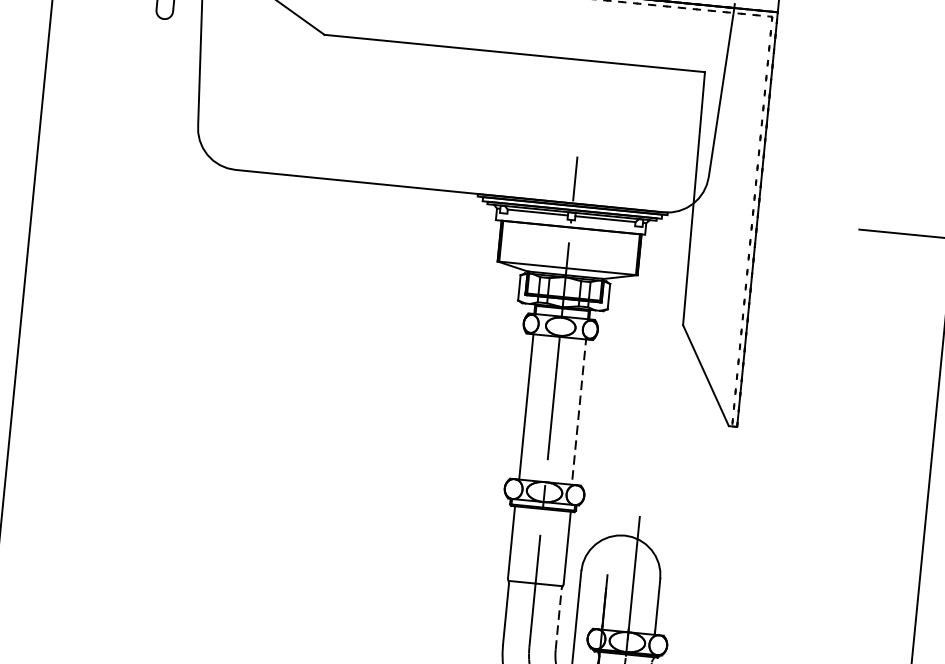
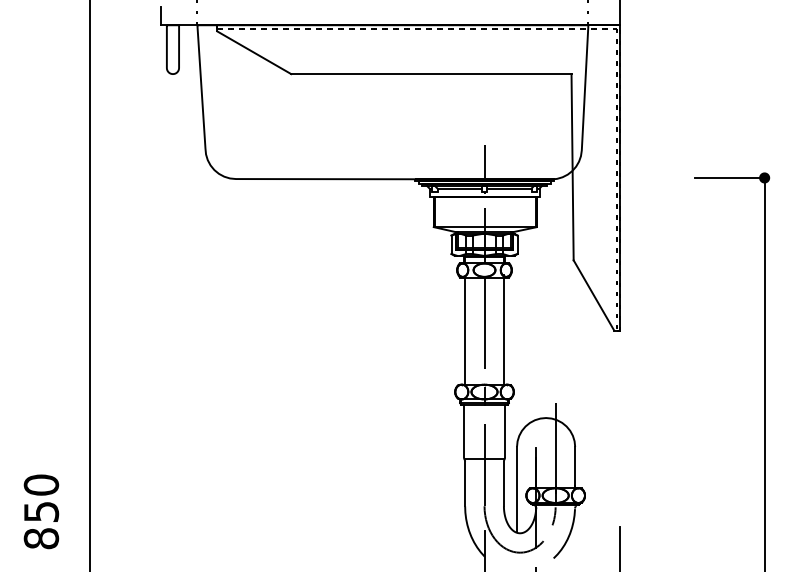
line: (578, 409) -> (503, 329), dashed -> solid
line: (558, 618) -> (503, 483), dashed -> solid

